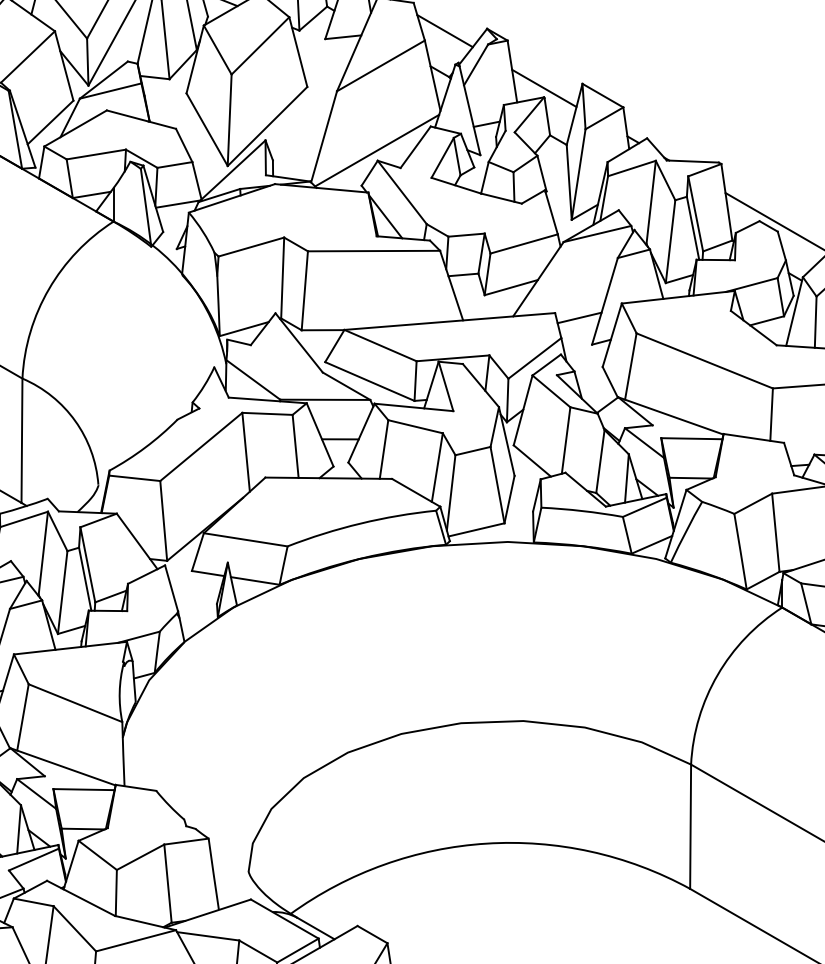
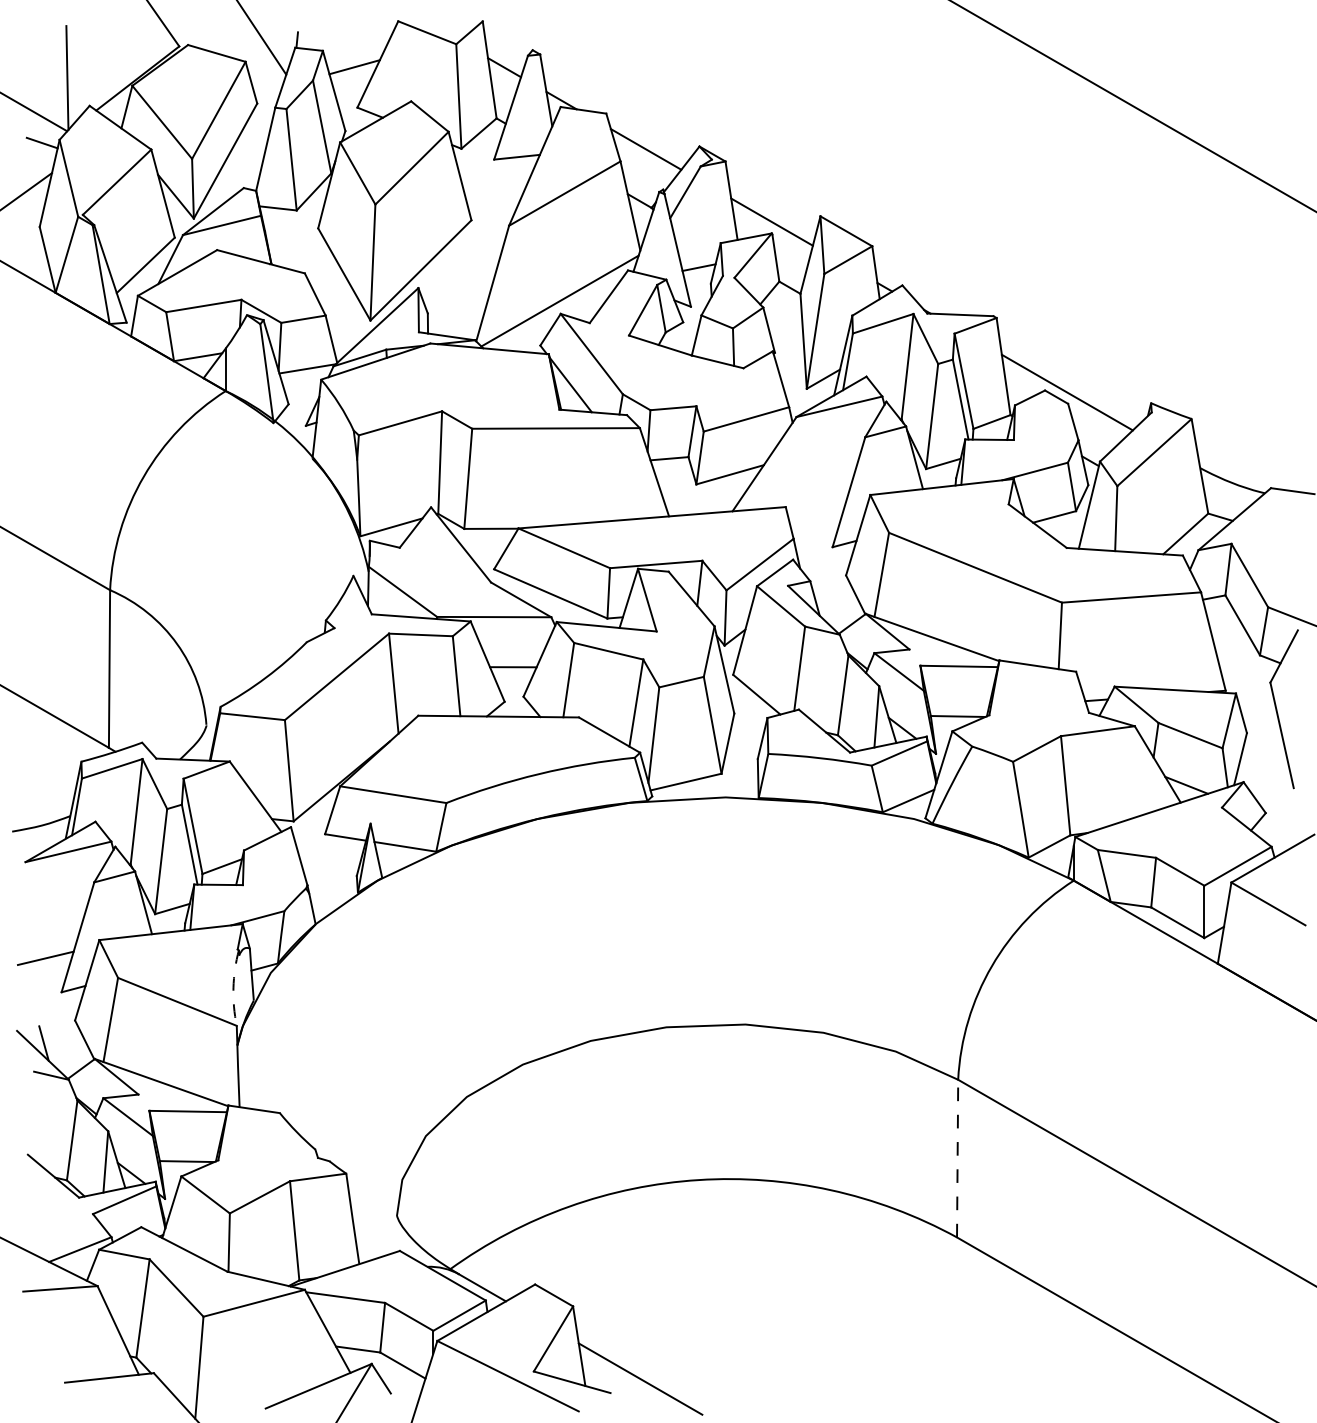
line: (579, 317) -> (816, 512), removed
arc: (119, 691) -> (233, 987), solid -> dashed
line: (690, 826) -> (957, 1158), solid -> dashed

